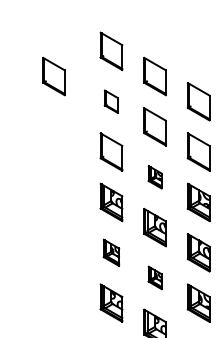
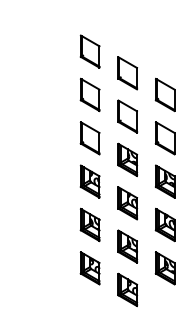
part: (53, 76) -> (40, 73), removed
part: (110, 101) -> (89, 94), size x1.67
part: (154, 176) -> (127, 159), size x1.67
part: (110, 252) -> (89, 224), size x1.43
part: (154, 277) -> (127, 246), size x1.67

